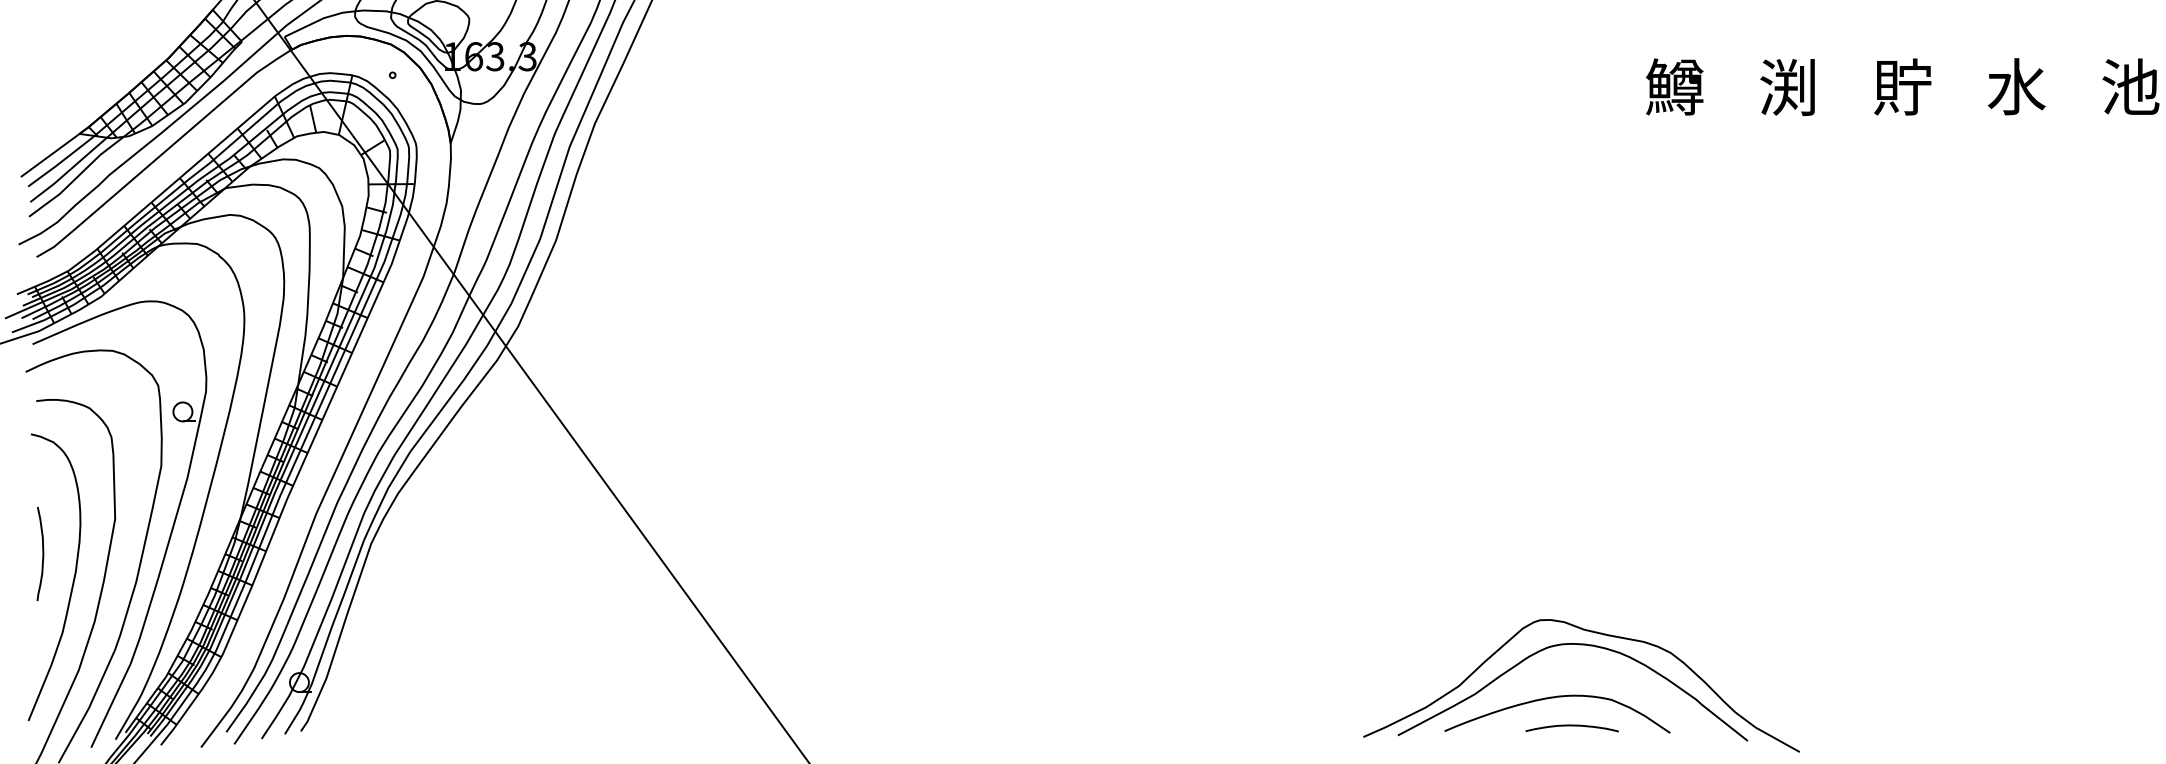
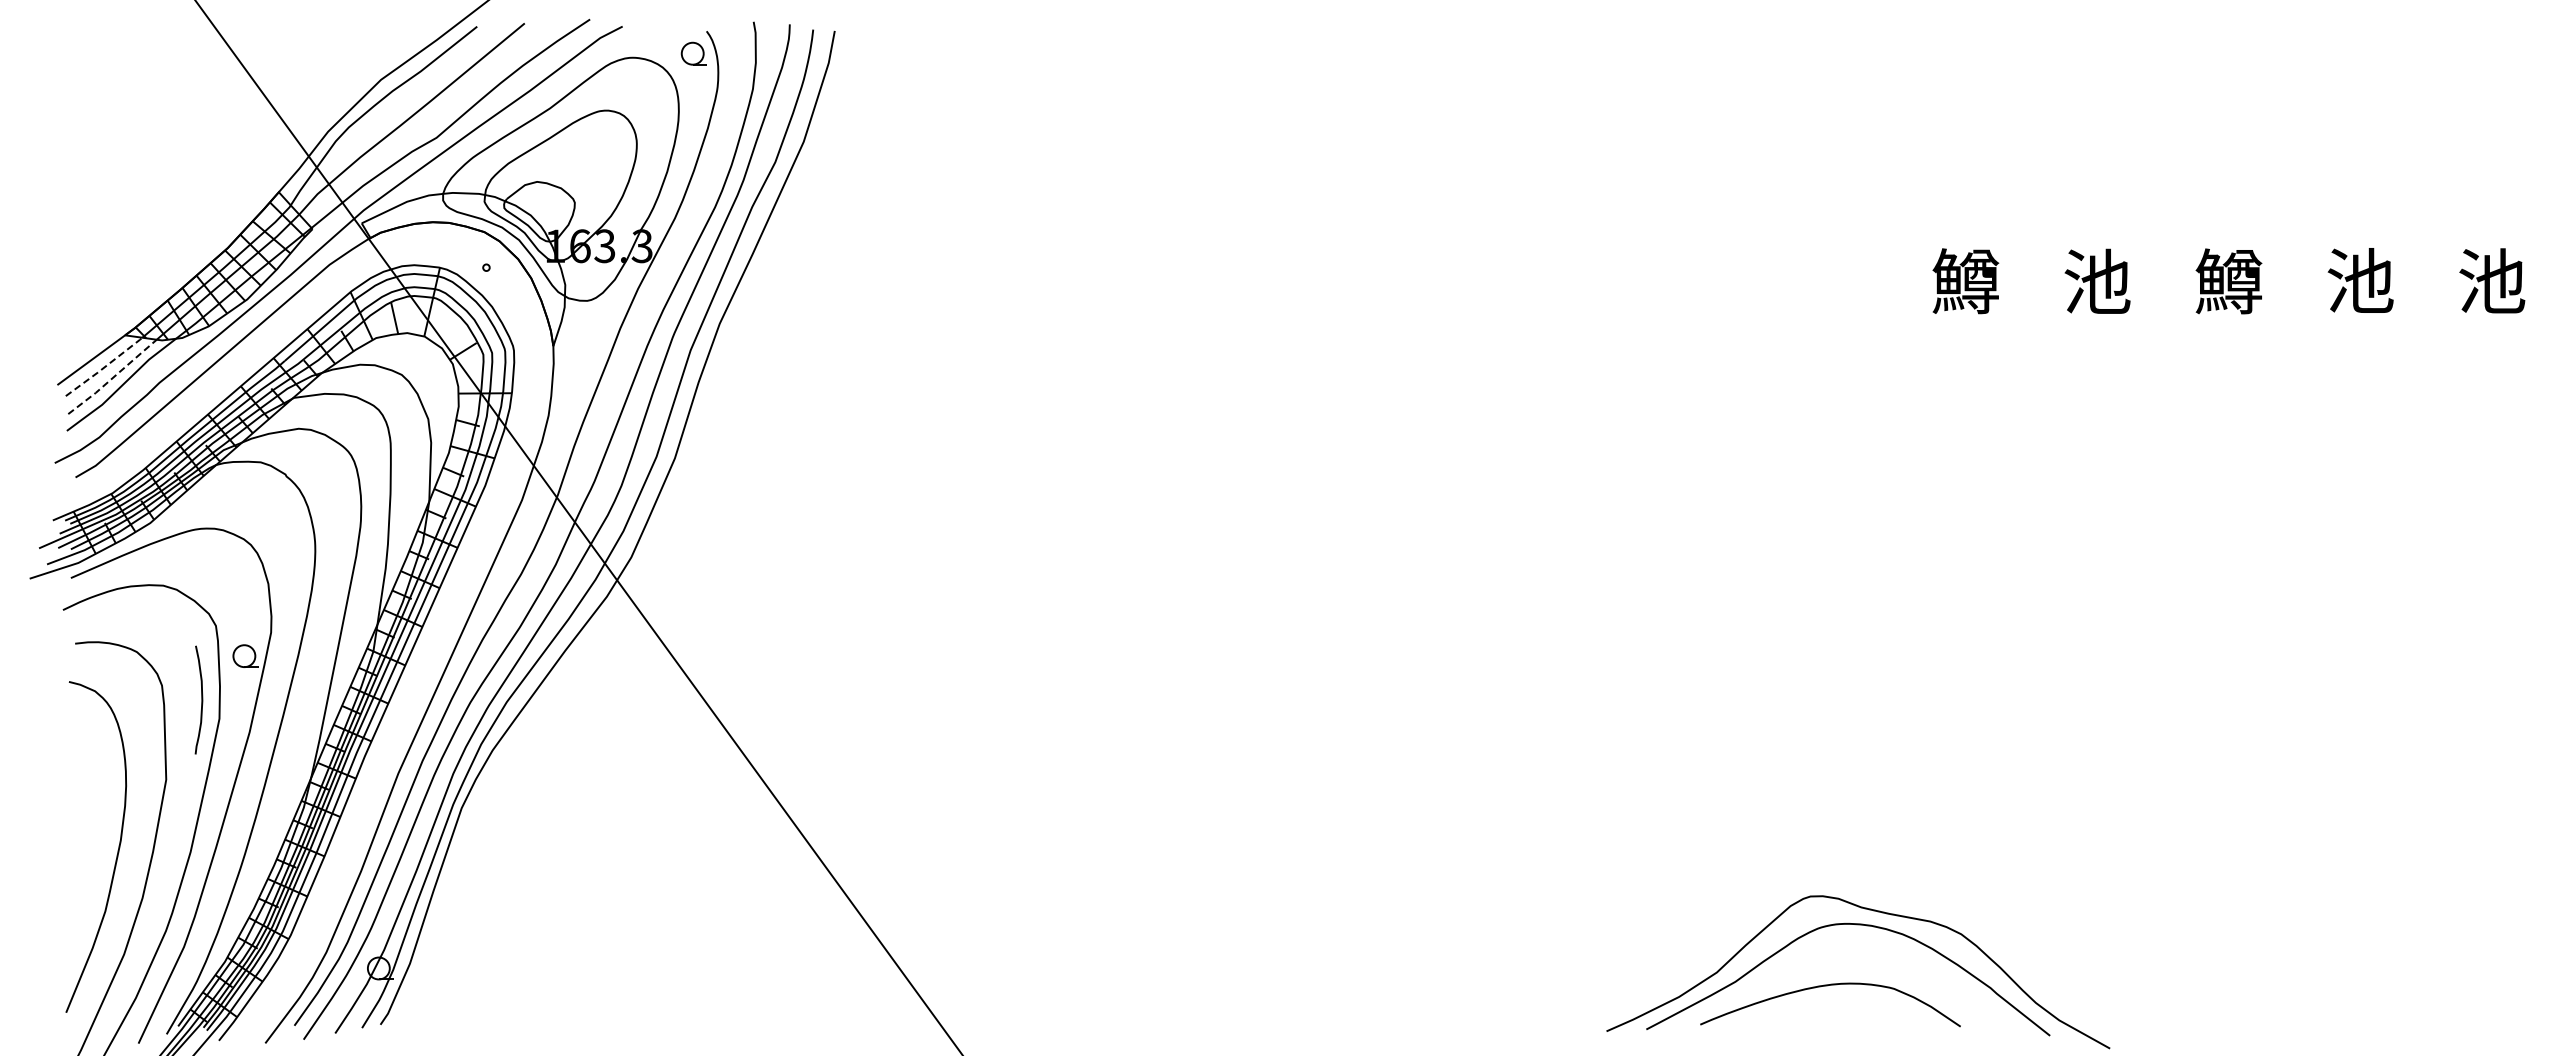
text: (2016, 86) -> (2360, 280), 水 -> 池
text: (1788, 87) -> (2097, 281), 渕 -> 池
text: (1902, 87) -> (2228, 281), 貯 -> 鱒
line: (61, 161) -> (104, 367), solid -> dashed
line: (69, 170) -> (113, 377), solid -> dashed
curve: (42, 553) -> (201, 699), moved
curve: (1572, 725) -> (1847, 1018), removed

